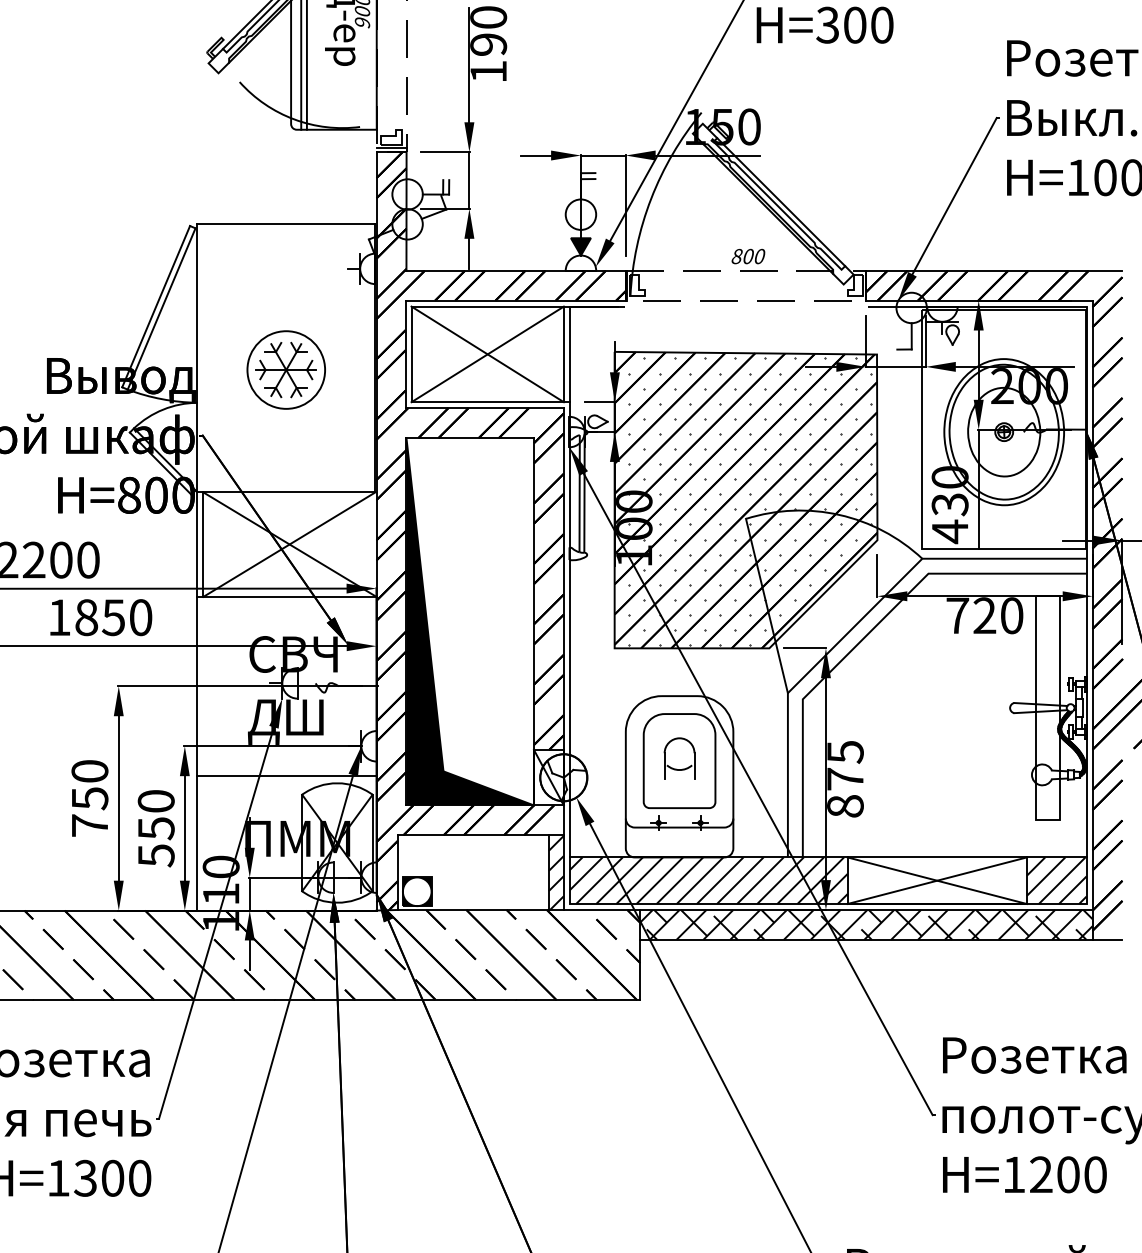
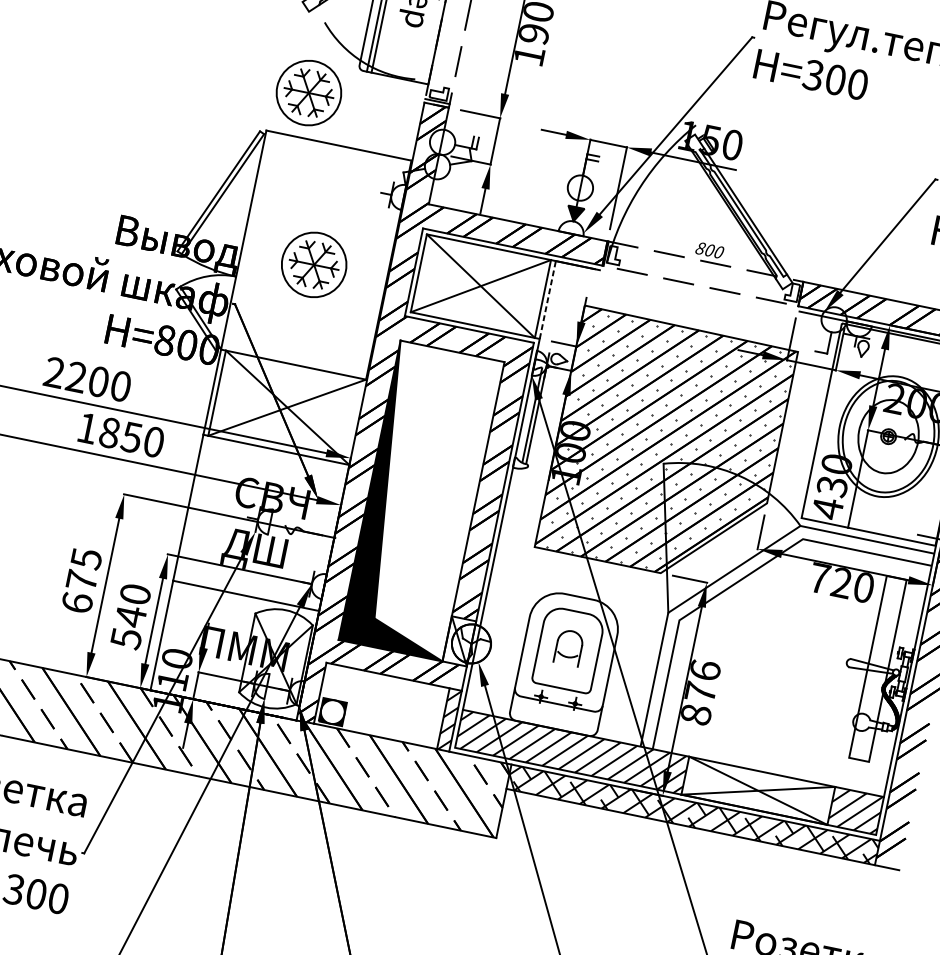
part: (237, 168) -> (308, 92), added
line: (569, 354) -> (547, 300), solid -> dashed
text: (845, 751) -> (705, 670), 875 -> 876
text: (89, 798) -> (81, 580), 750 -> 675
text: (156, 828) -> (131, 616), 550 -> 540

